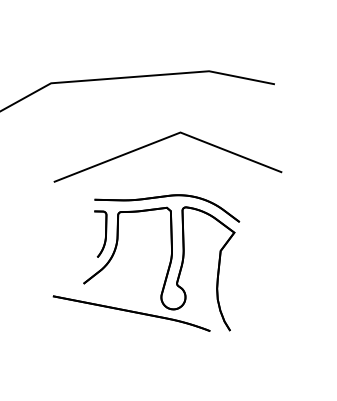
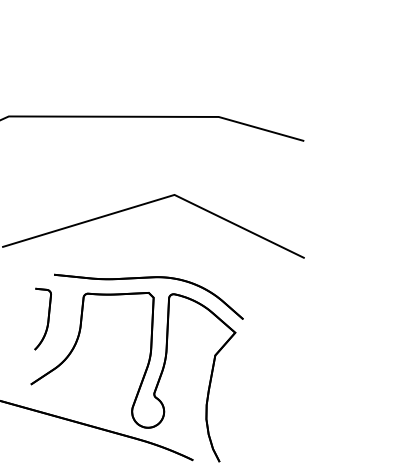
part: (100, 233) -> (41, 318), moved

